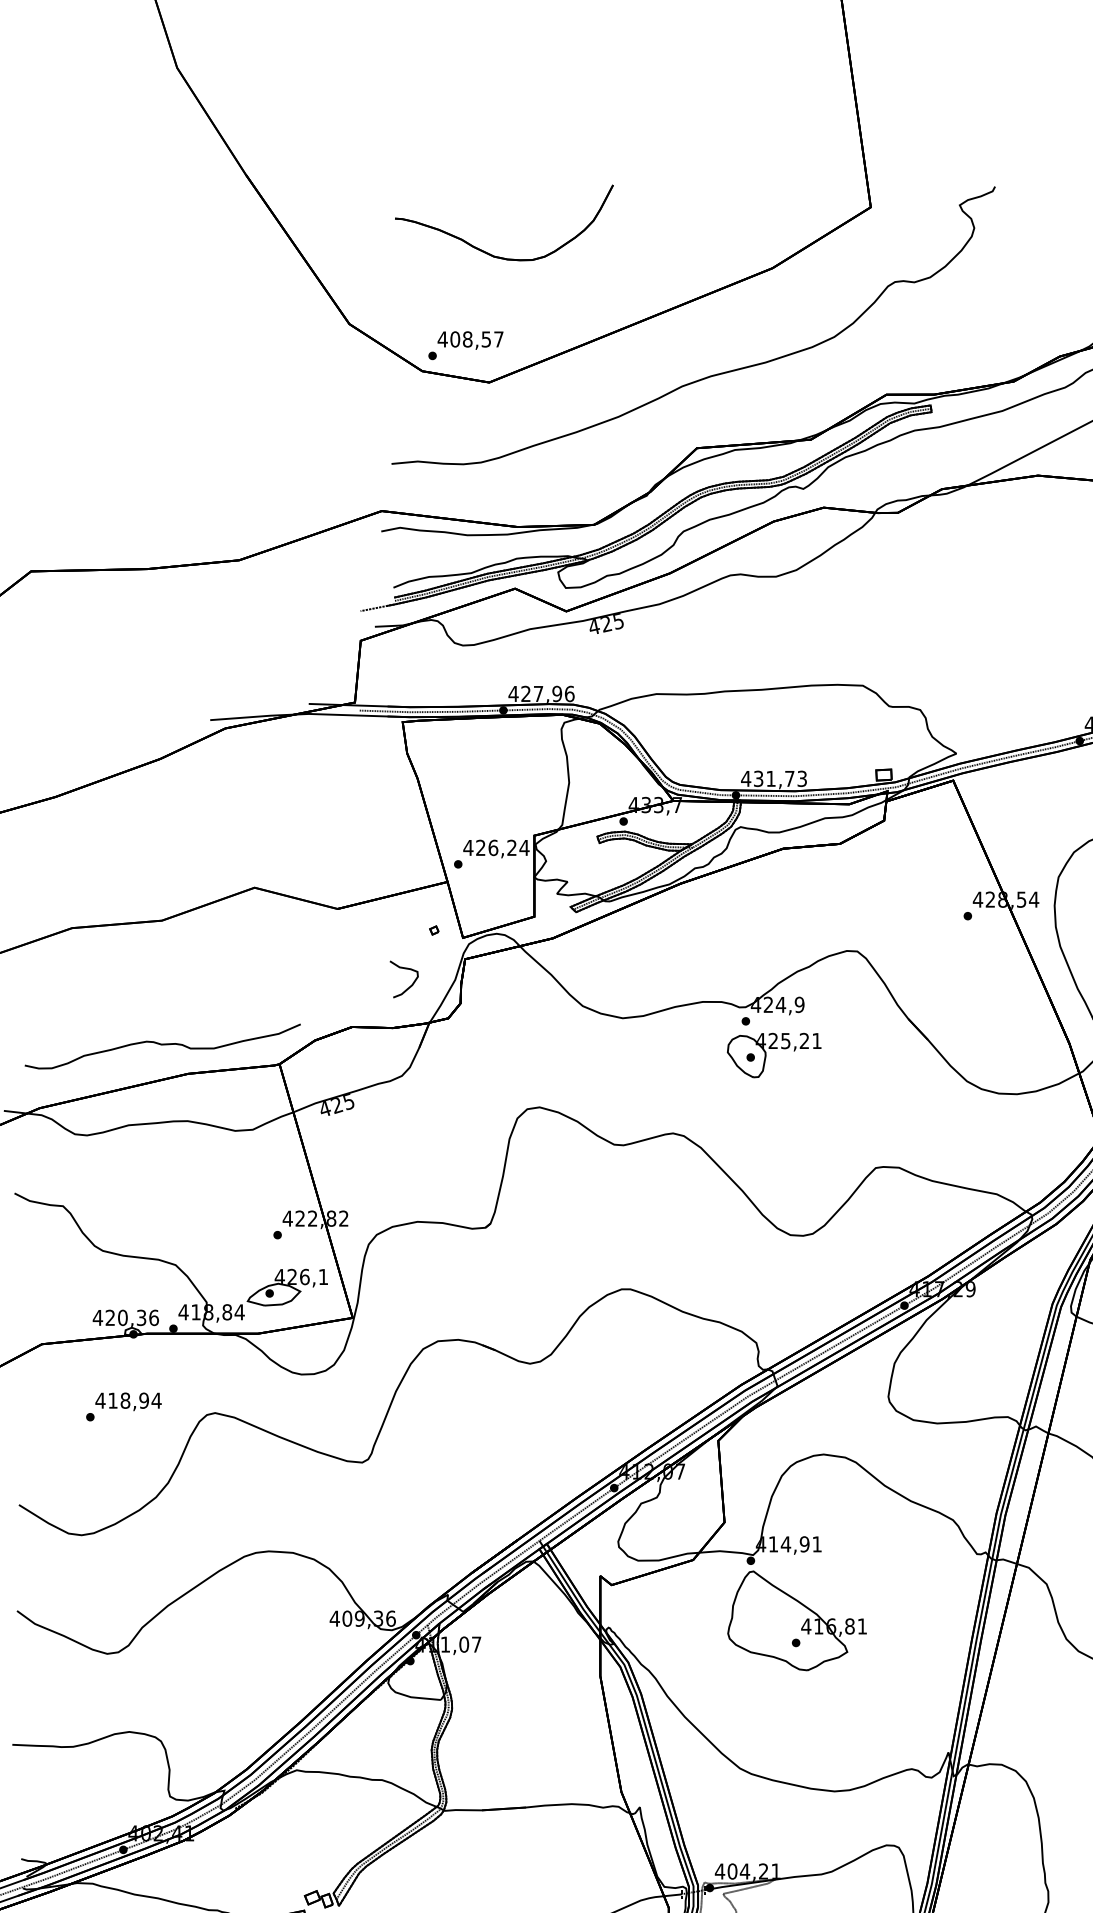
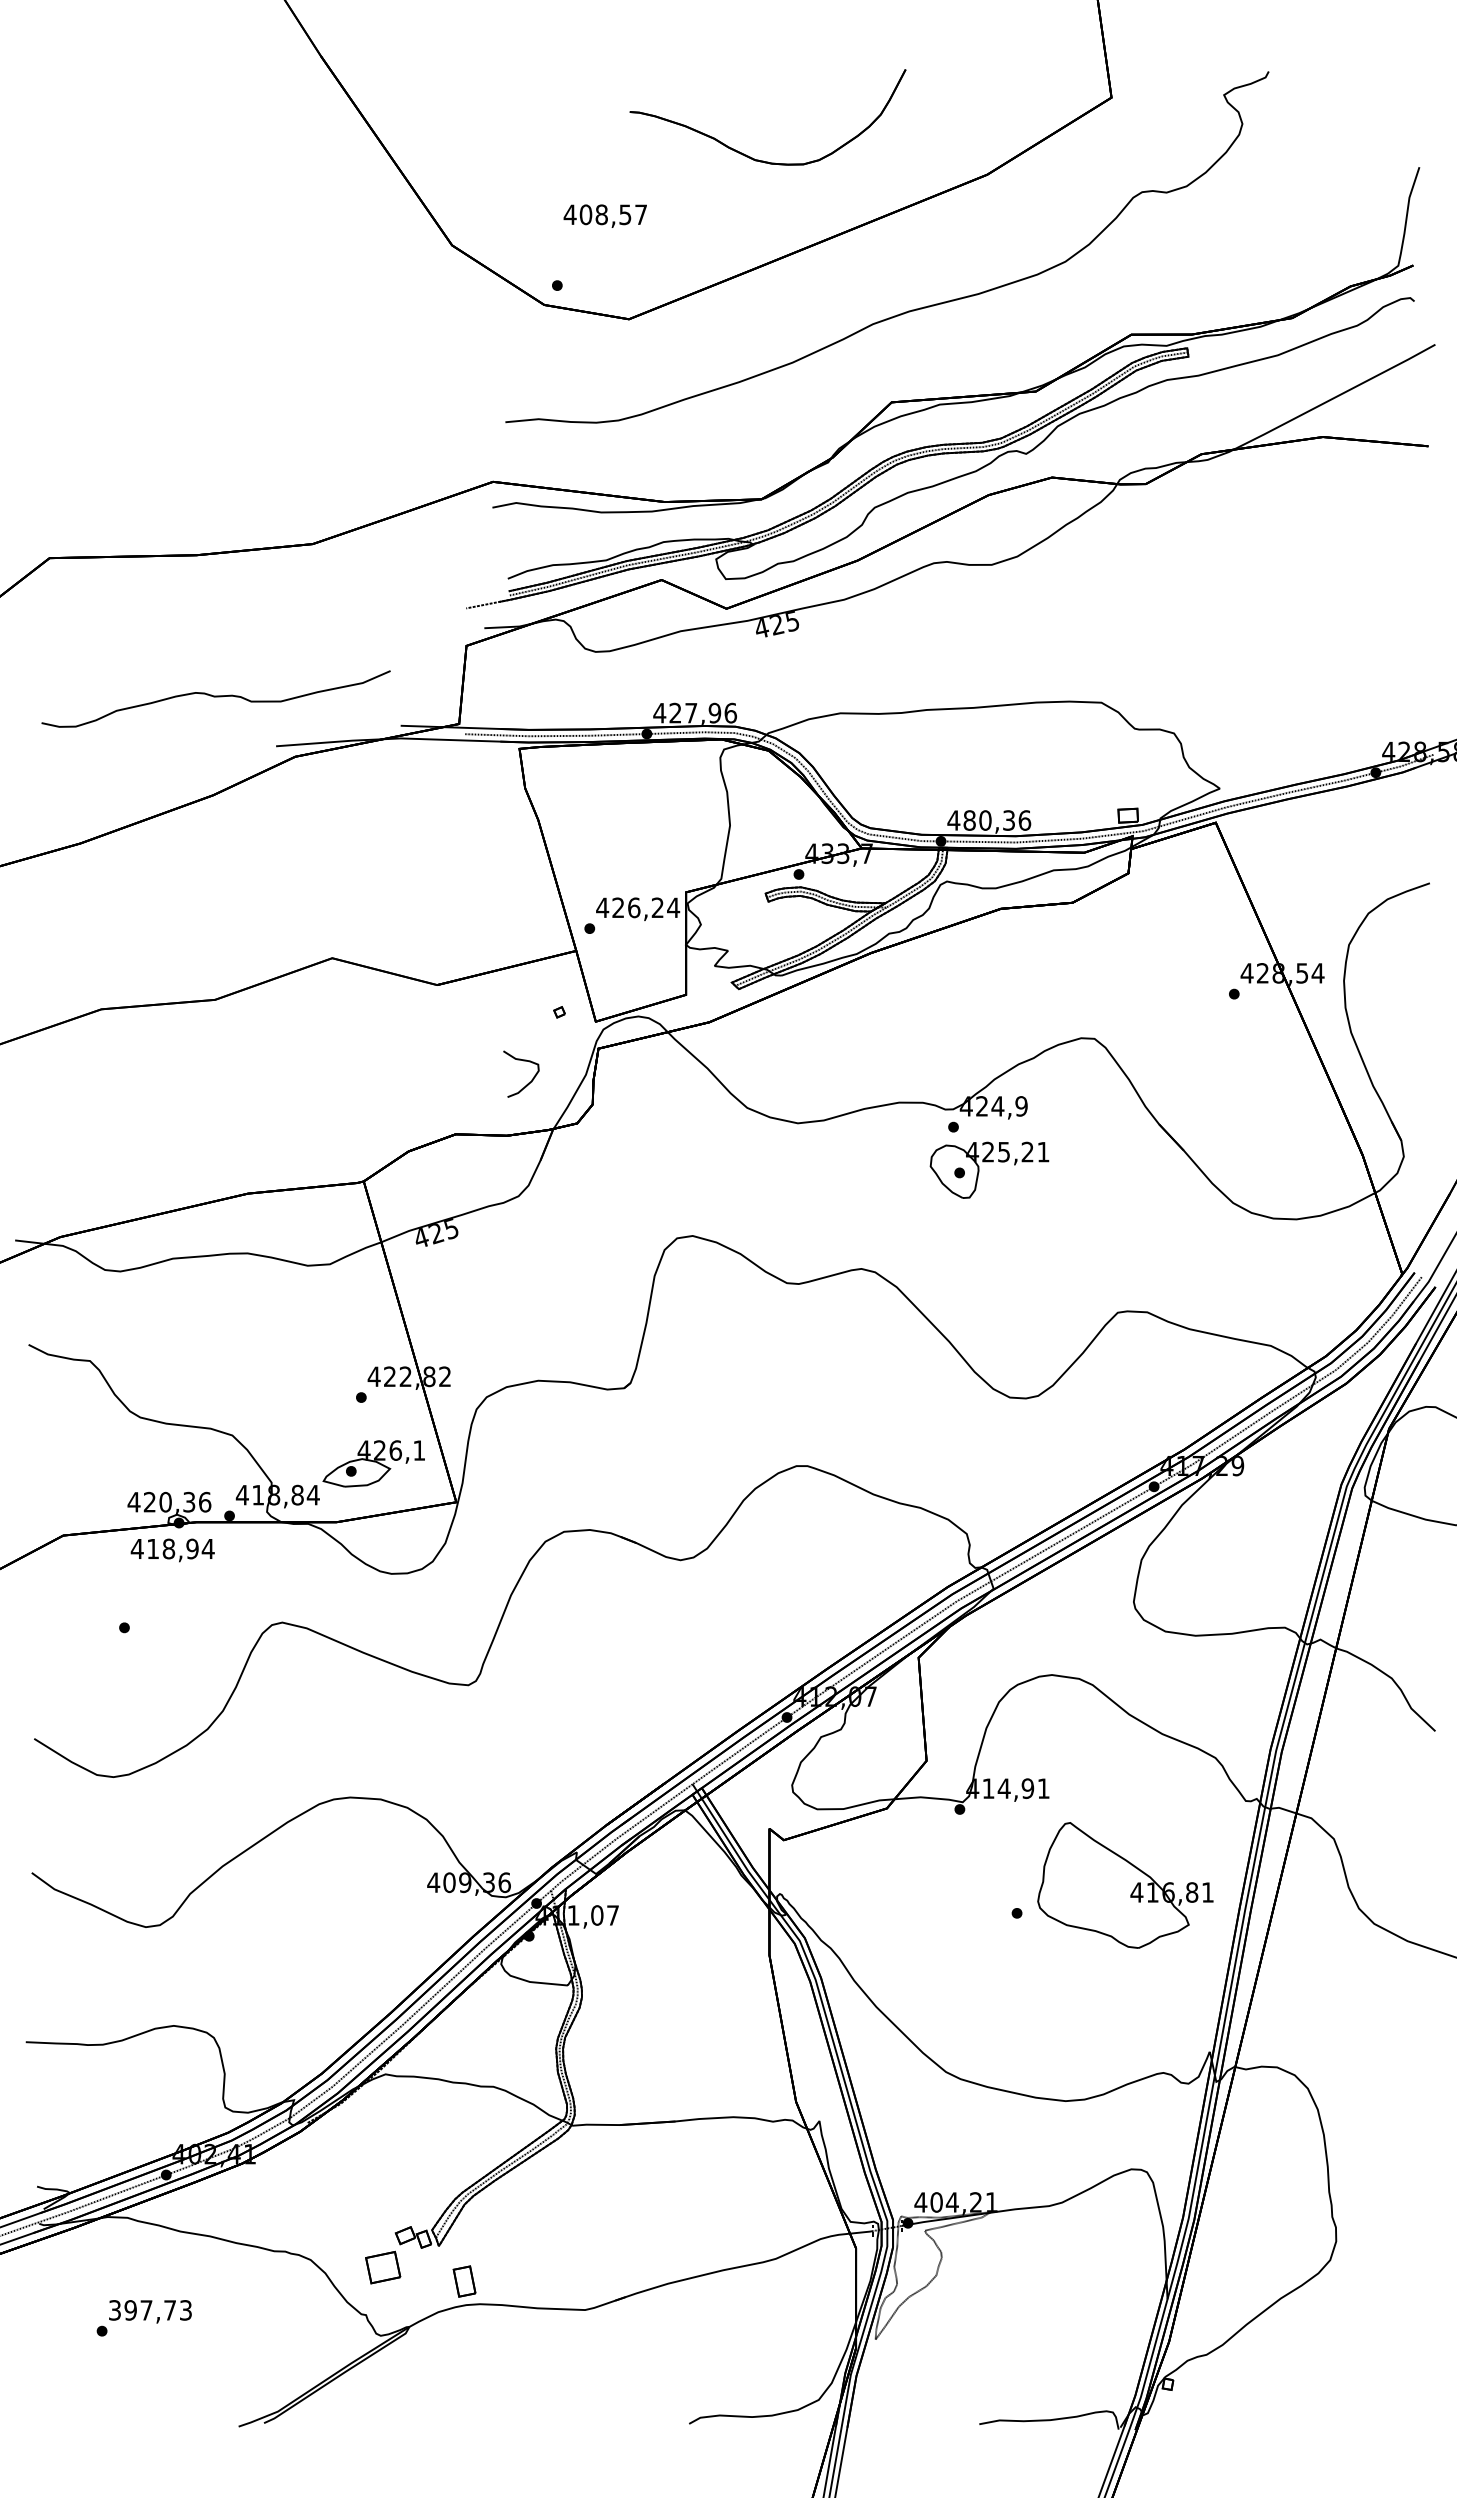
part: (488, 253) -> (748, 155), moved
text: (469, 339) -> (604, 215), moved
text: (780, 778) -> (997, 820), 431,73 -> 480,36
curve: (162, 1045) -> (215, 697), moved
text: (128, 1401) -> (172, 1550), moved
part: (797, 1620) -> (1125, 1885), moved

